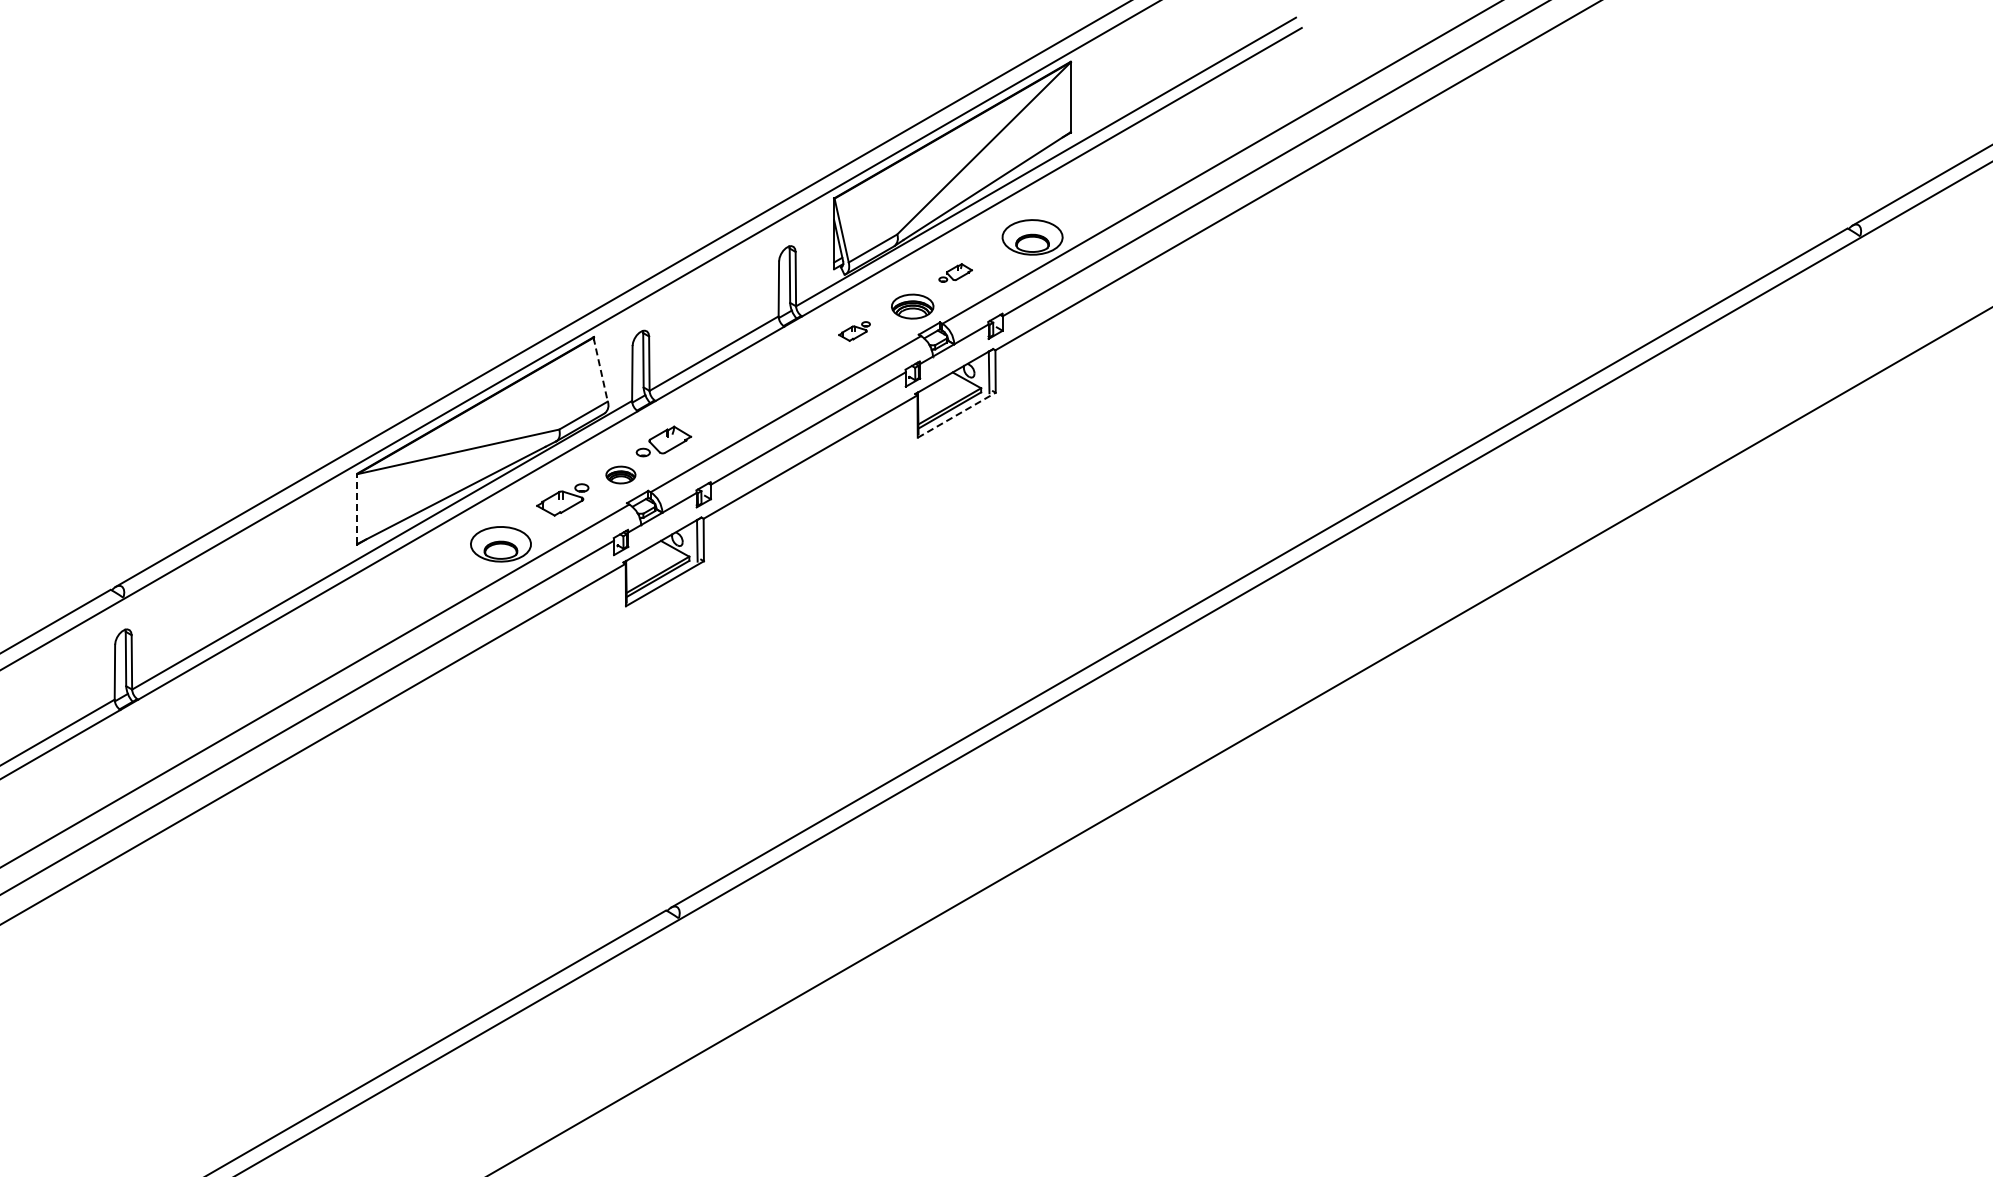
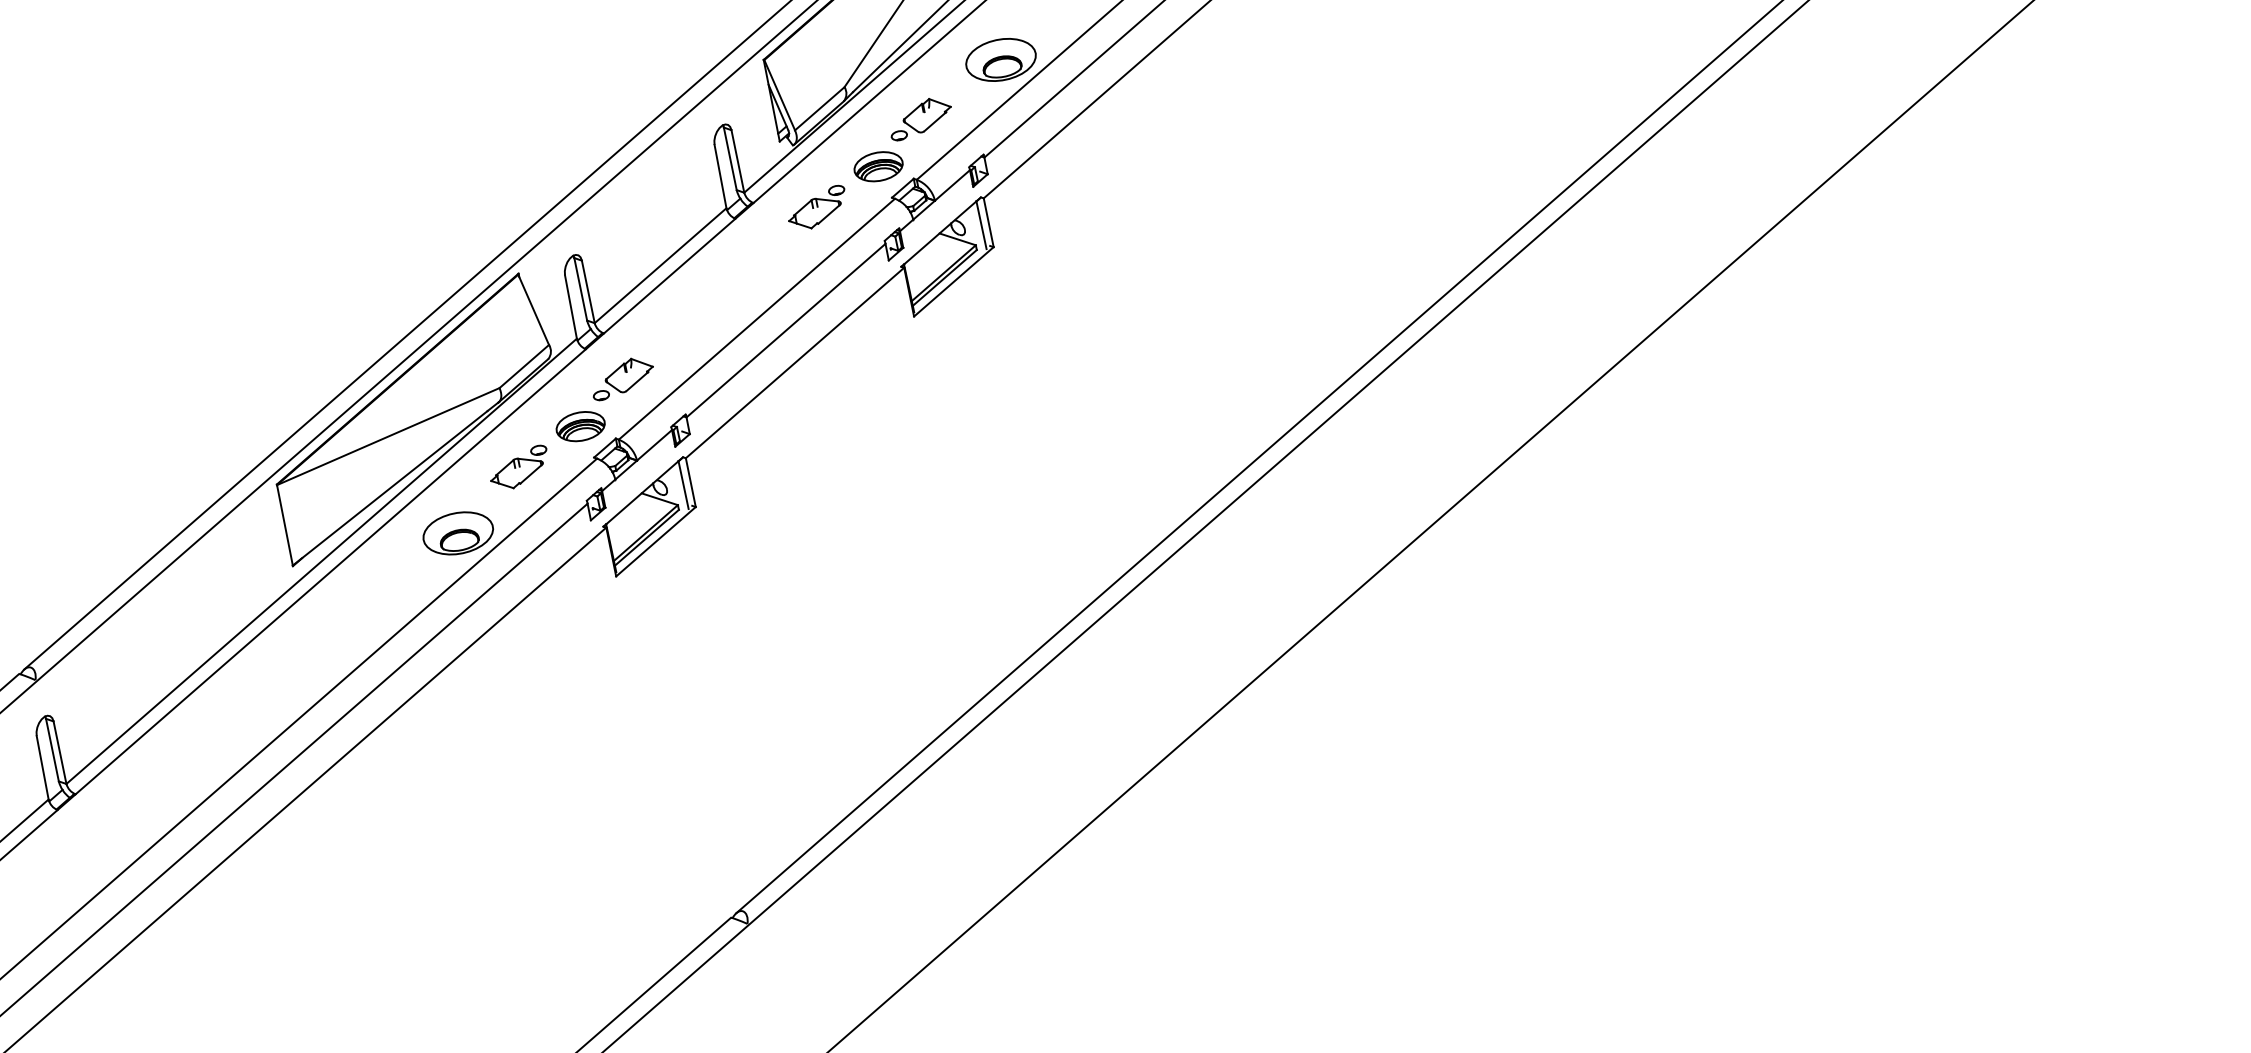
part: (955, 272) -> (920, 117), size x1.67
part: (854, 331) -> (817, 208), size x1.67
line: (600, 369) -> (533, 309), dashed -> solid
line: (957, 415) -> (954, 281), dashed -> solid
part: (620, 474) -> (580, 426), size x1.43
line: (357, 509) -> (285, 525), dashed -> solid

